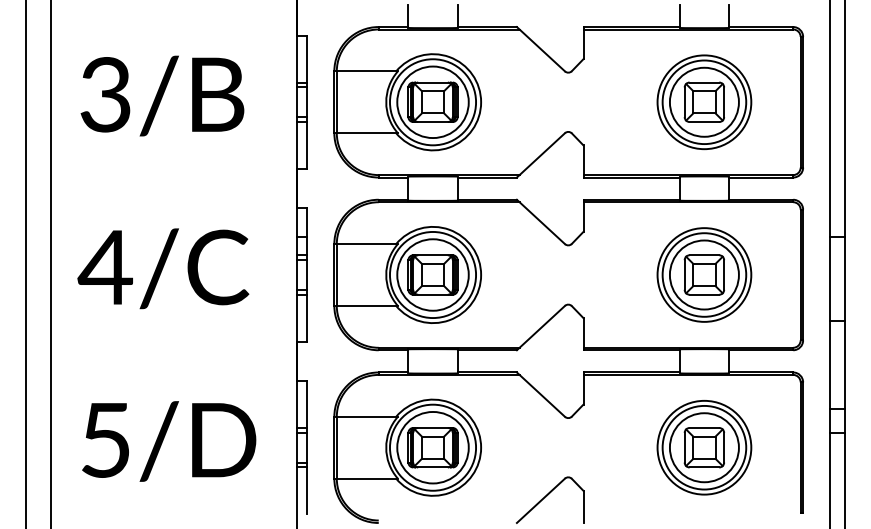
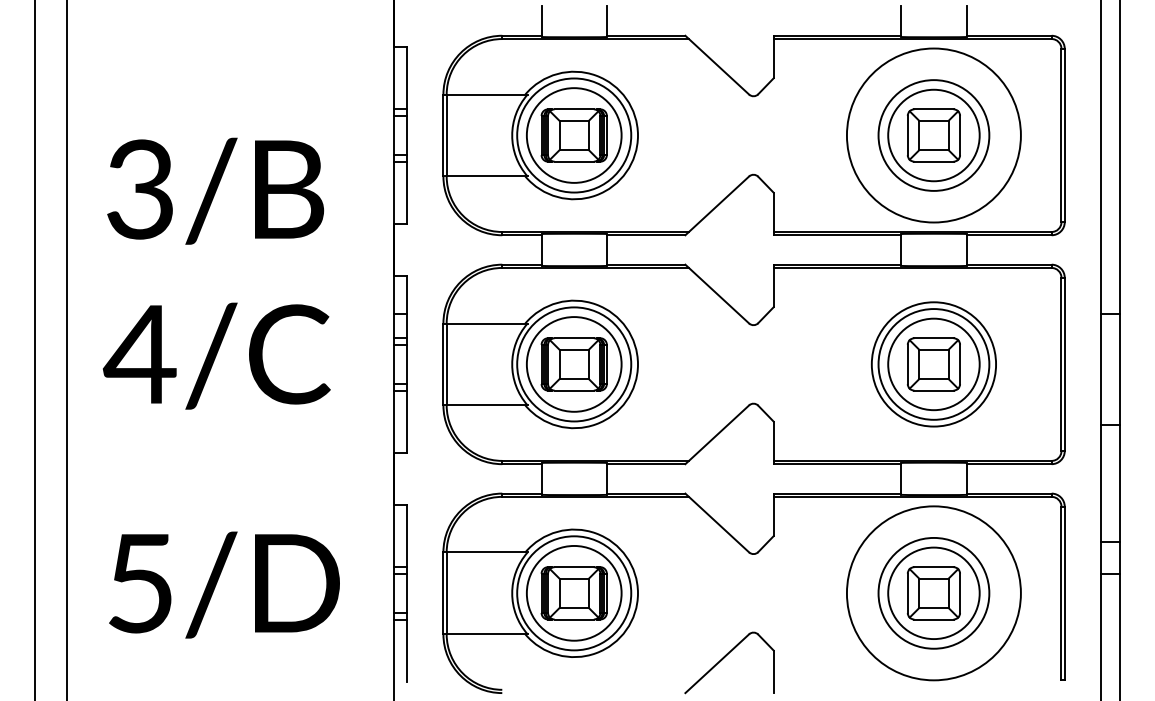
text: (162, 95) -> (215, 190), moved
circle: (704, 102) -> (933, 135), size x1.4
circle: (704, 447) -> (933, 593), size x1.4

